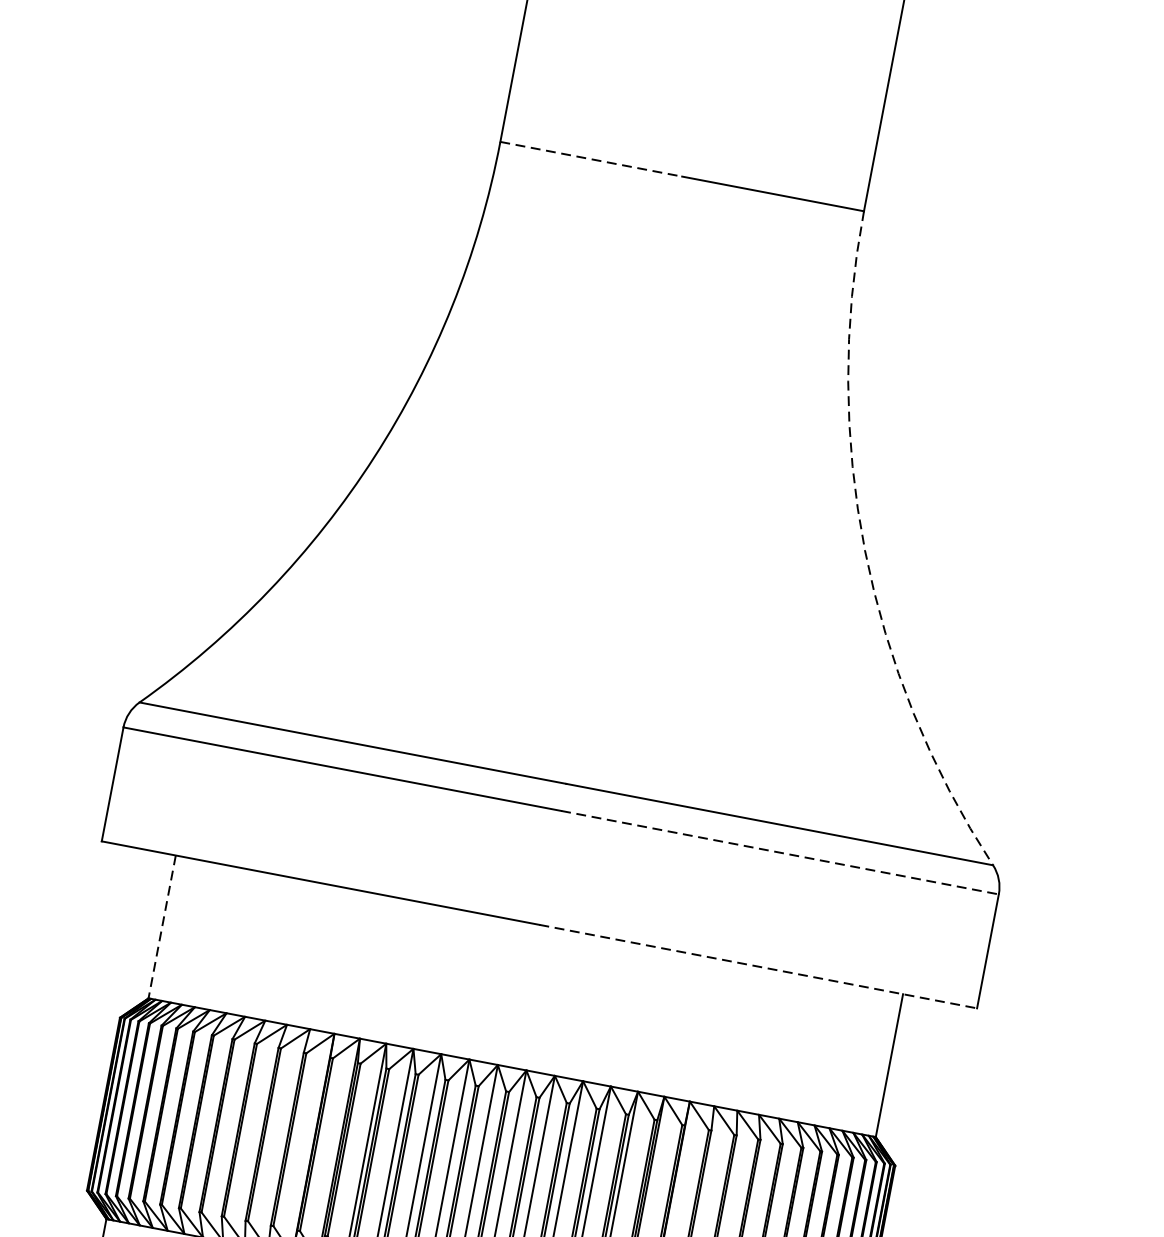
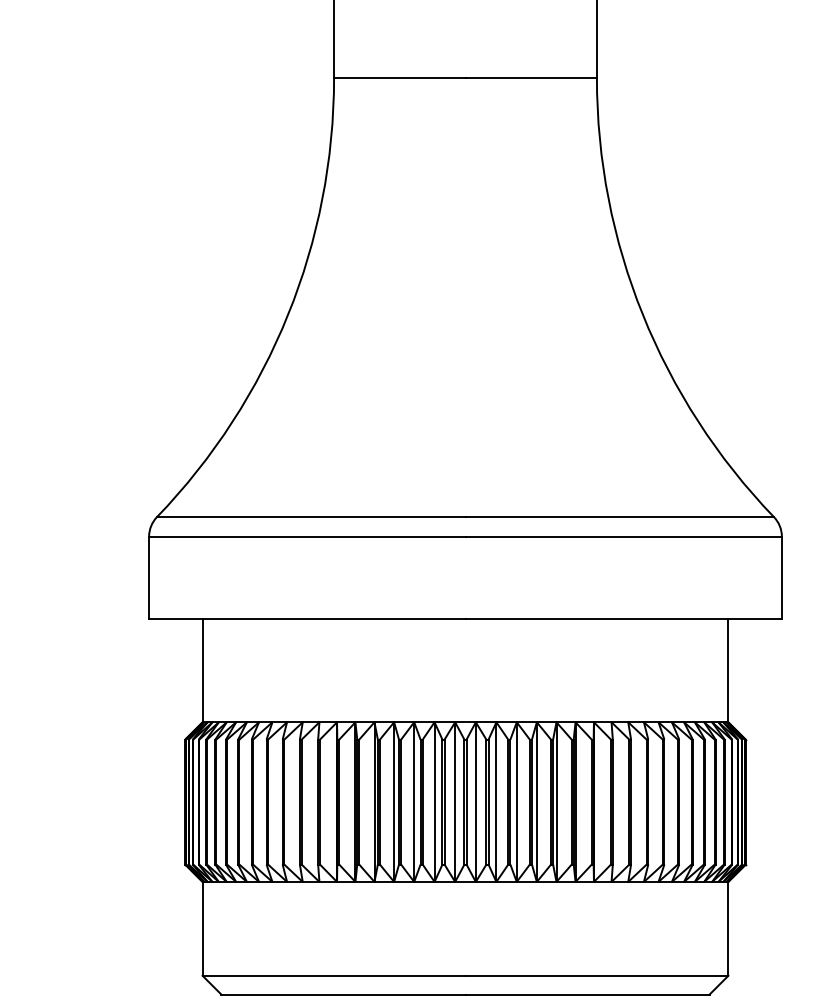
line: (590, 159) -> (399, 78), dashed -> solid
arc: (864, 550) -> (642, 314), dashed -> solid
line: (781, 852) -> (624, 536), dashed -> solid
line: (162, 926) -> (202, 670), dashed -> solid
line: (759, 967) -> (624, 619), dashed -> solid

